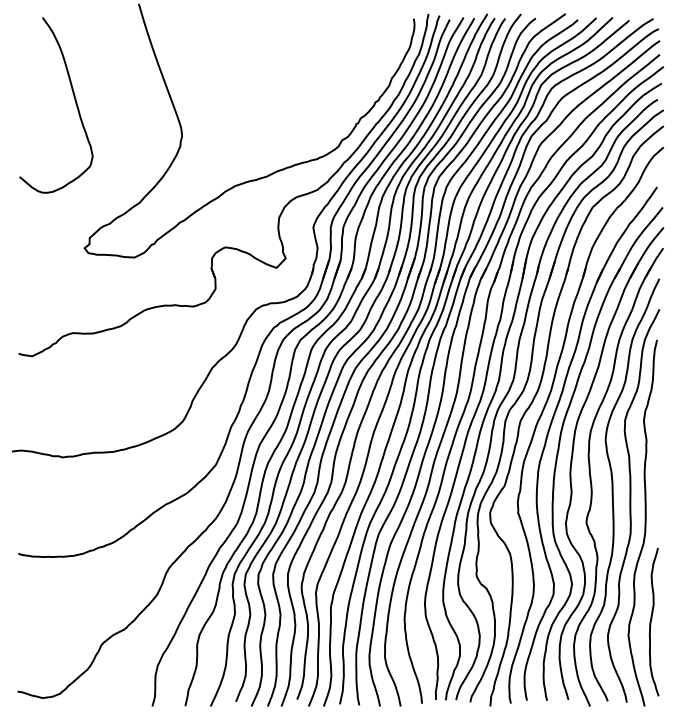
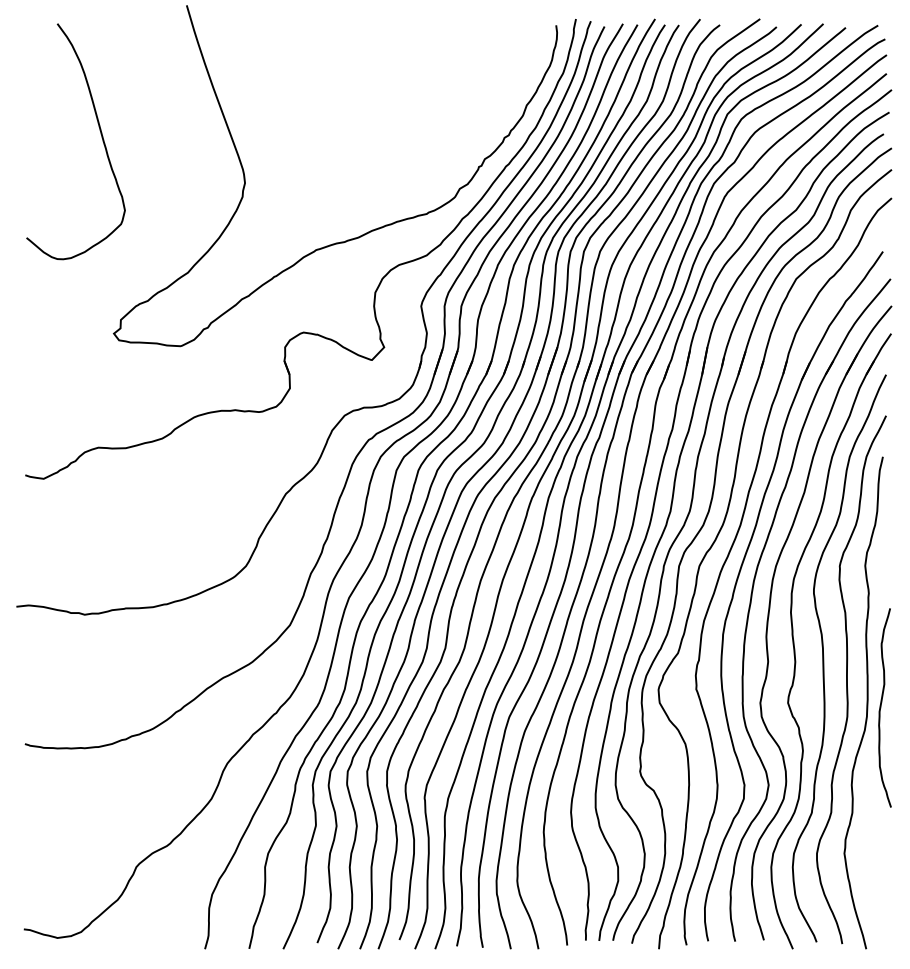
curve: (651, 621) -> (881, 707), moved

